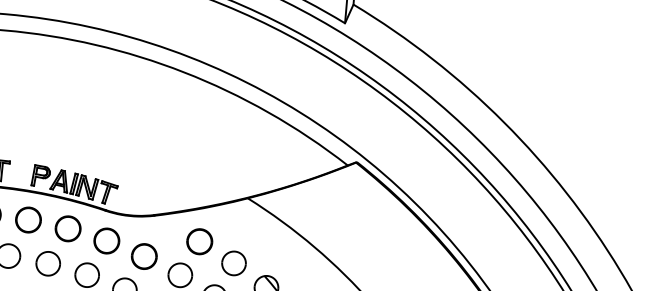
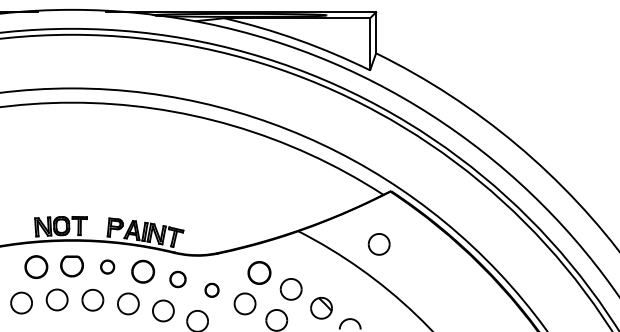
part: (28, 219) -> (107, 266), size x0.6
part: (337, 221) -> (378, 244), added
part: (106, 240) -> (177, 279), size x0.7
part: (143, 256) -> (211, 290), size x0.6

